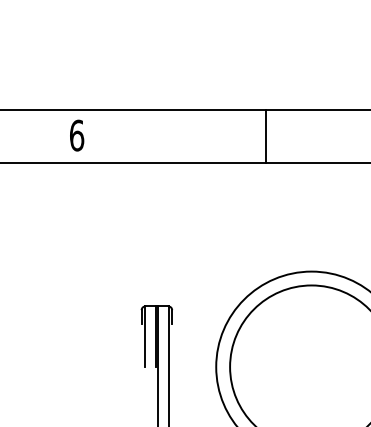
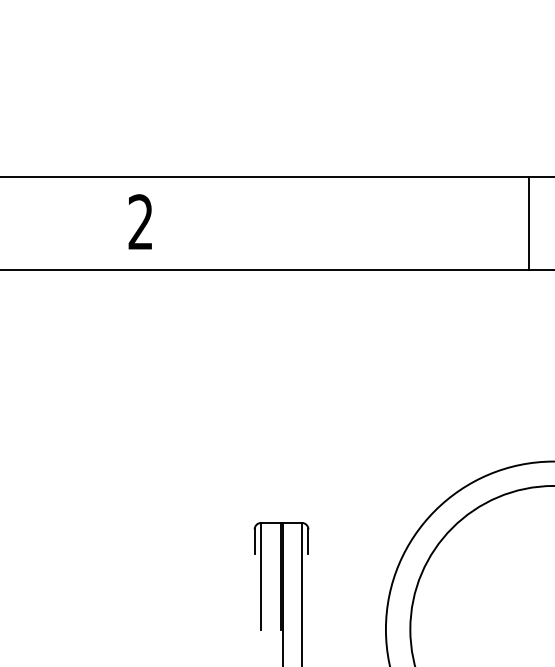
text: (77, 135) -> (141, 222), 6 -> 2
line: (265, 135) -> (528, 222), moved

